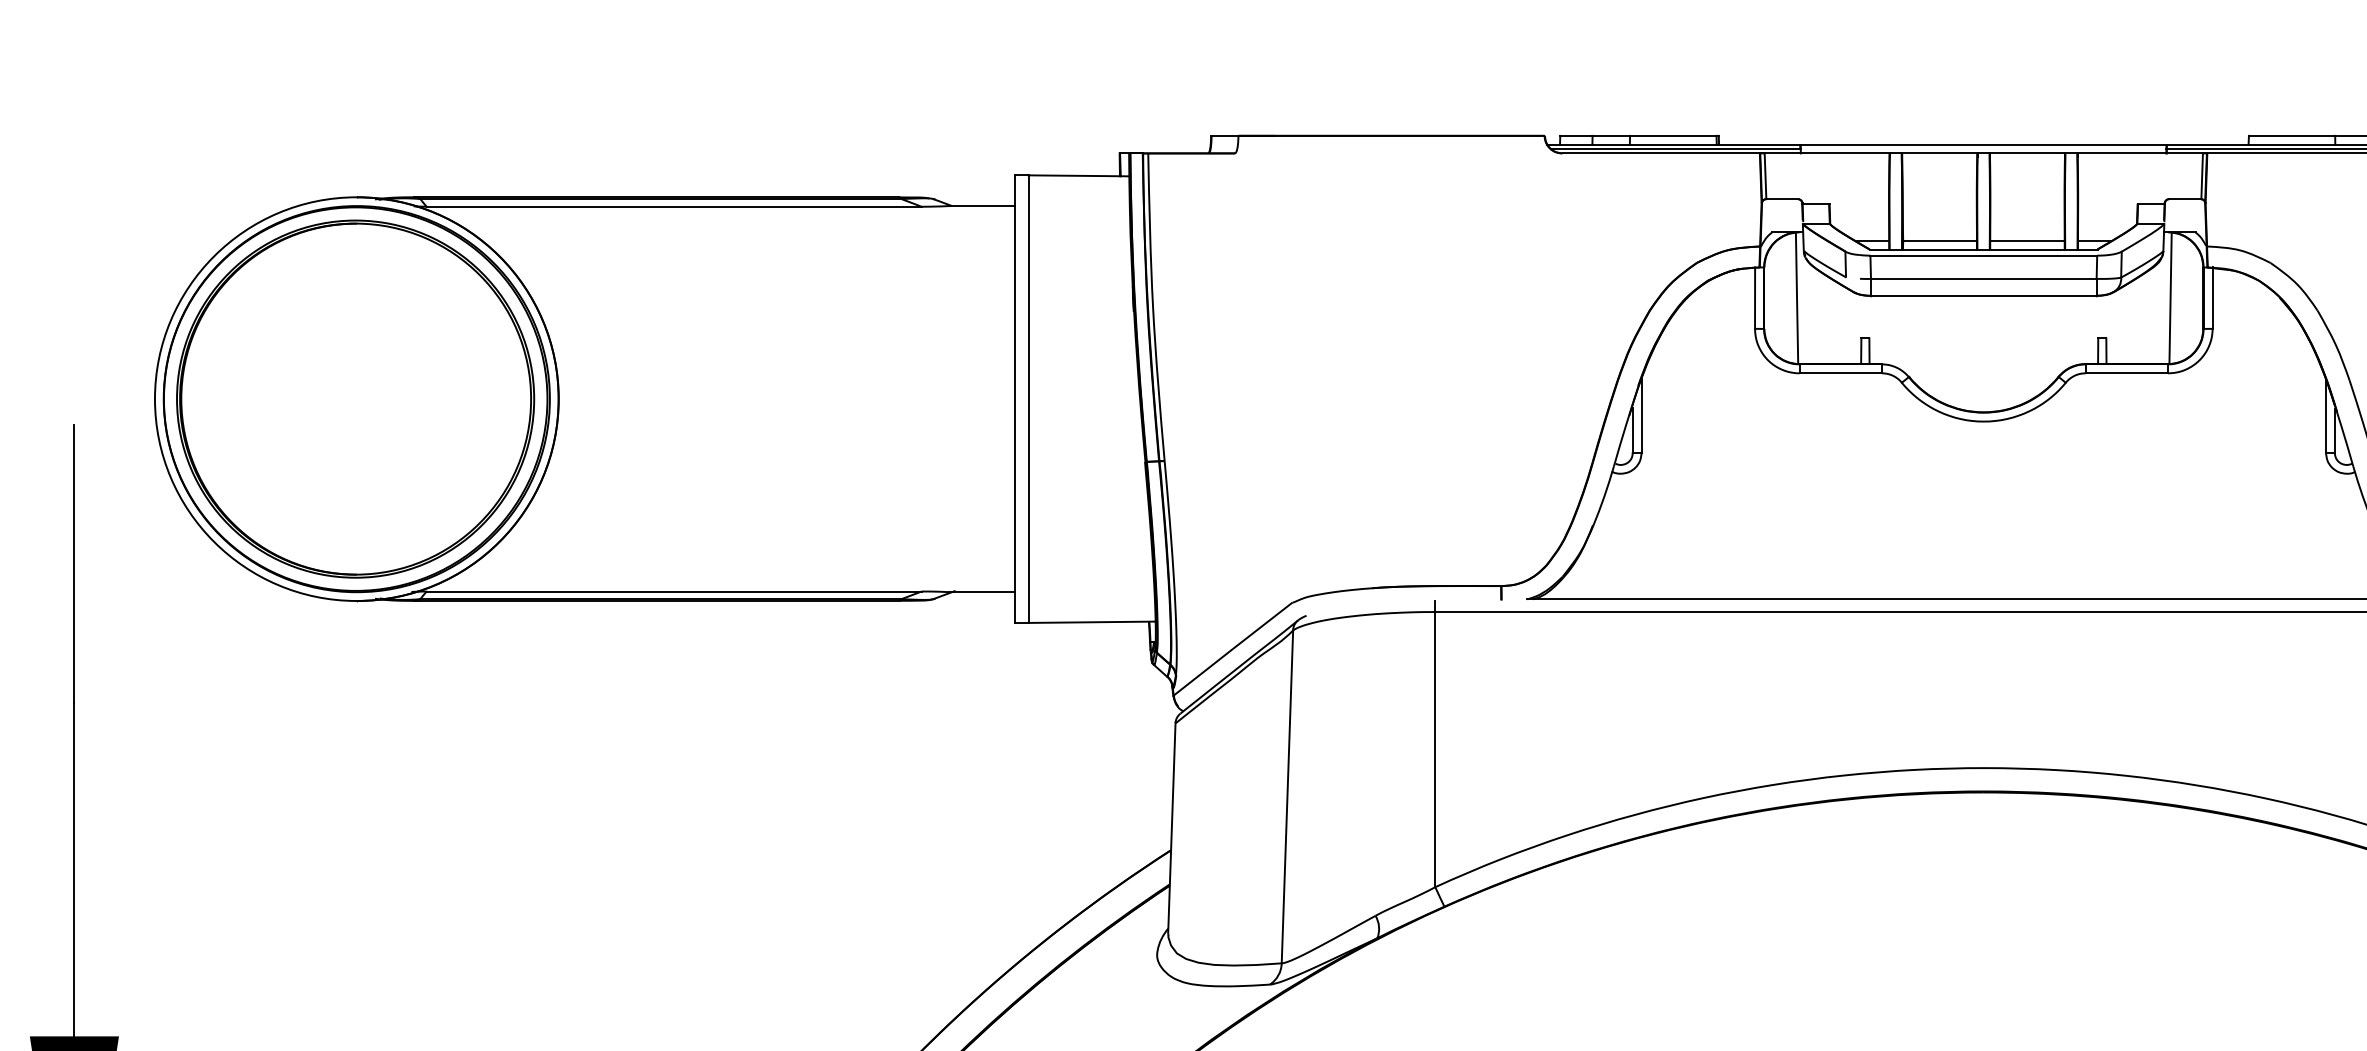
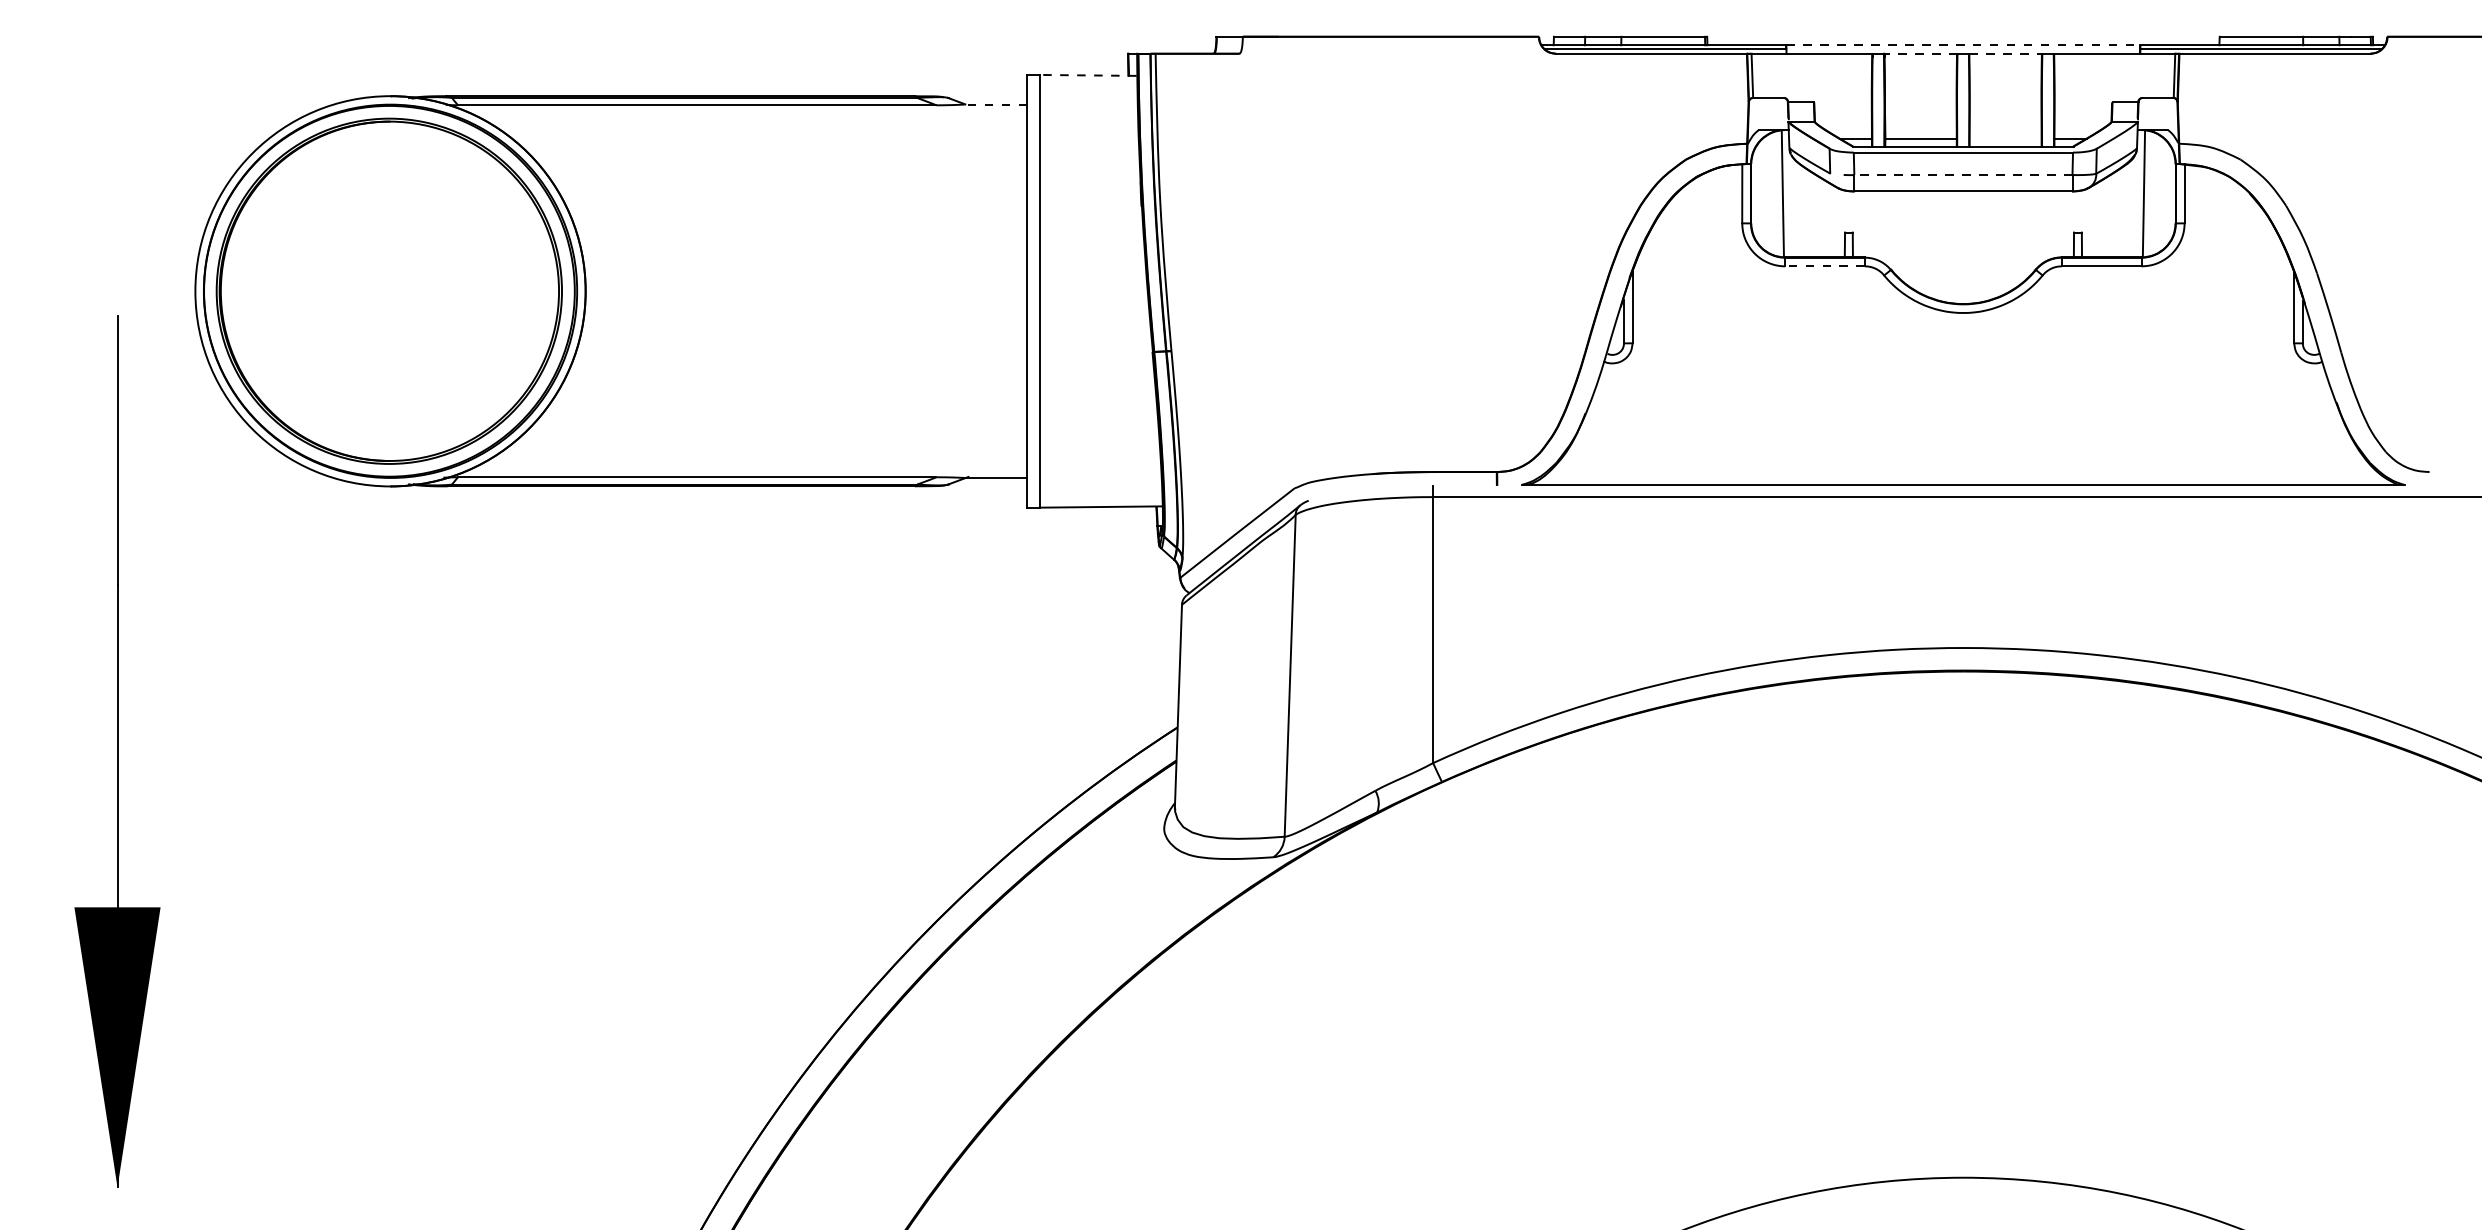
line: (1983, 144) -> (1963, 45), solid -> dashed
line: (1939, 153) -> (1920, 53), solid -> dashed
line: (2028, 153) -> (2006, 53), solid -> dashed
line: (1077, 175) -> (1087, 75), solid -> dashed
line: (982, 205) -> (995, 104), solid -> dashed
line: (2027, 241) -> (2005, 138), removed
line: (1982, 279) -> (1962, 175), solid -> dashed
line: (1841, 373) -> (1825, 266), solid -> dashed

